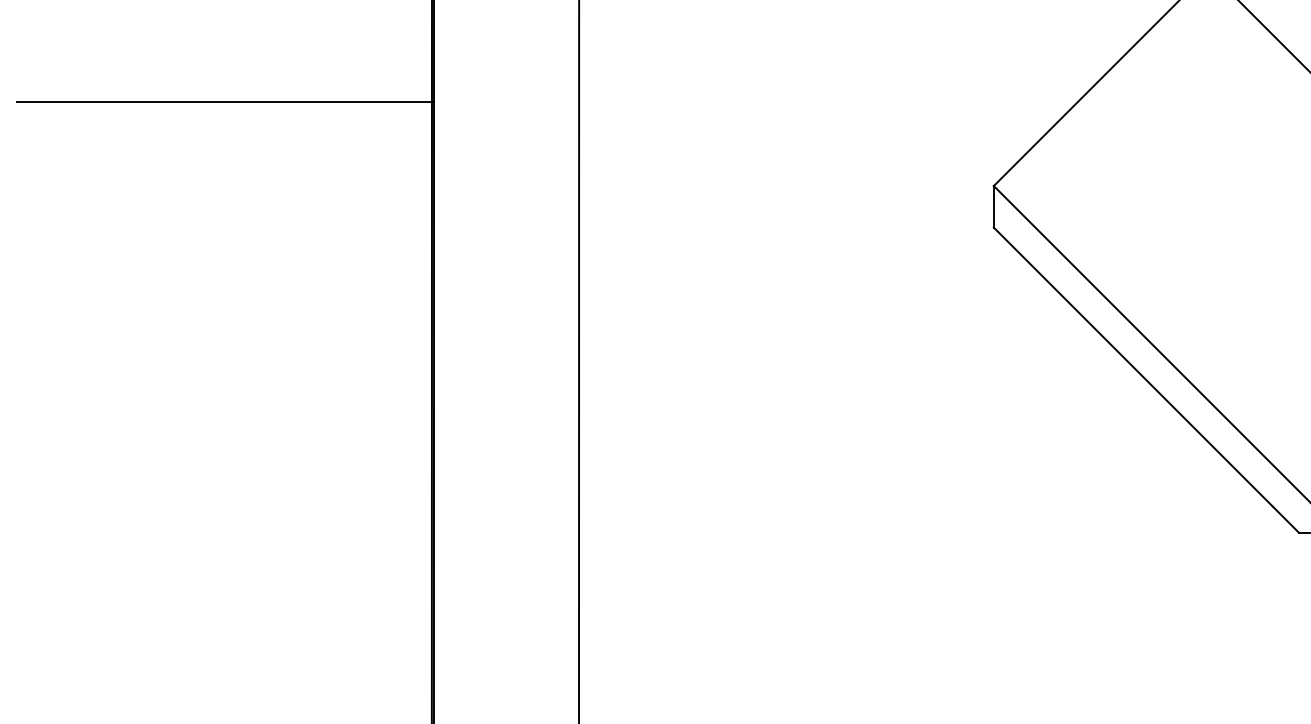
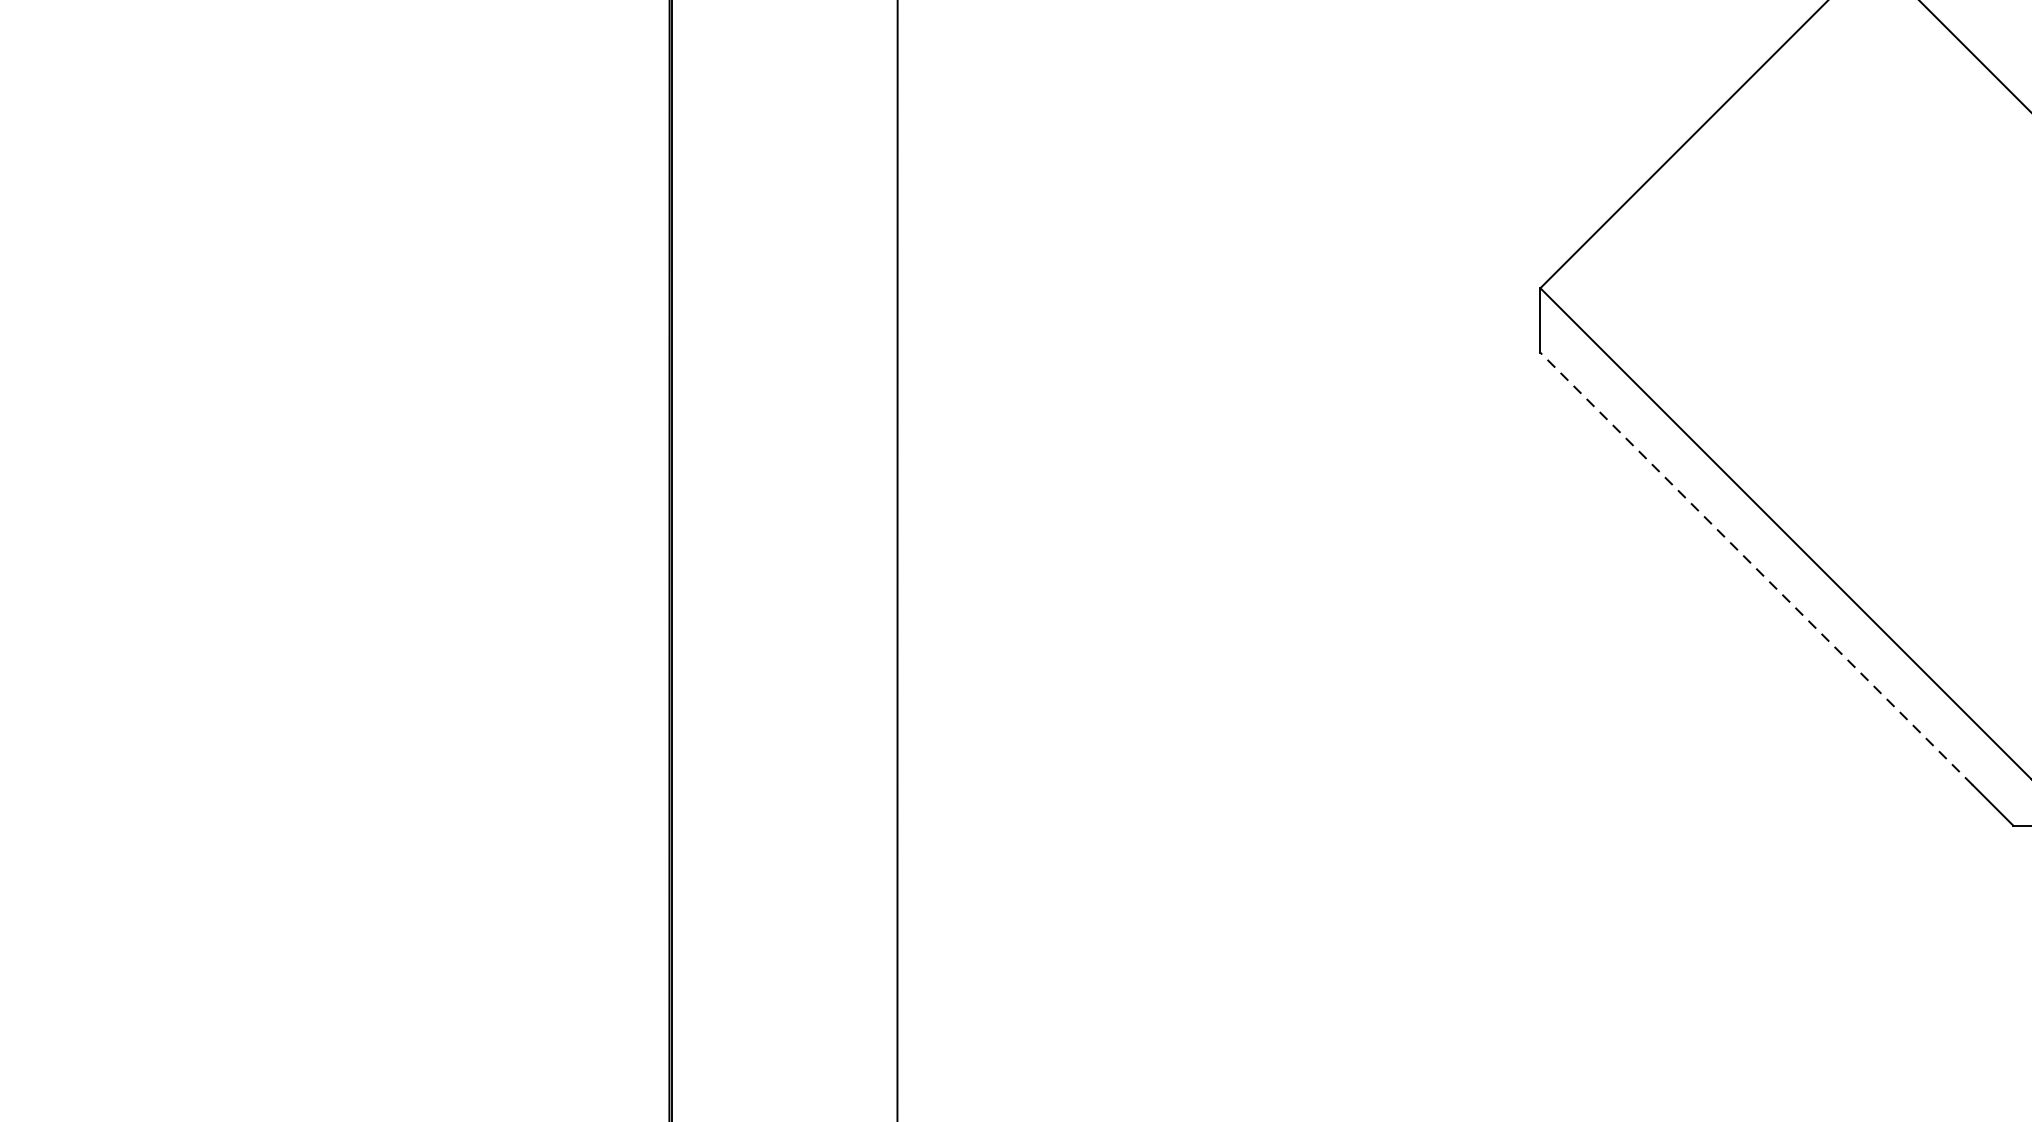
line: (224, 102) -> (347, 158), removed
line: (1132, 366) -> (1755, 567), solid -> dashed

